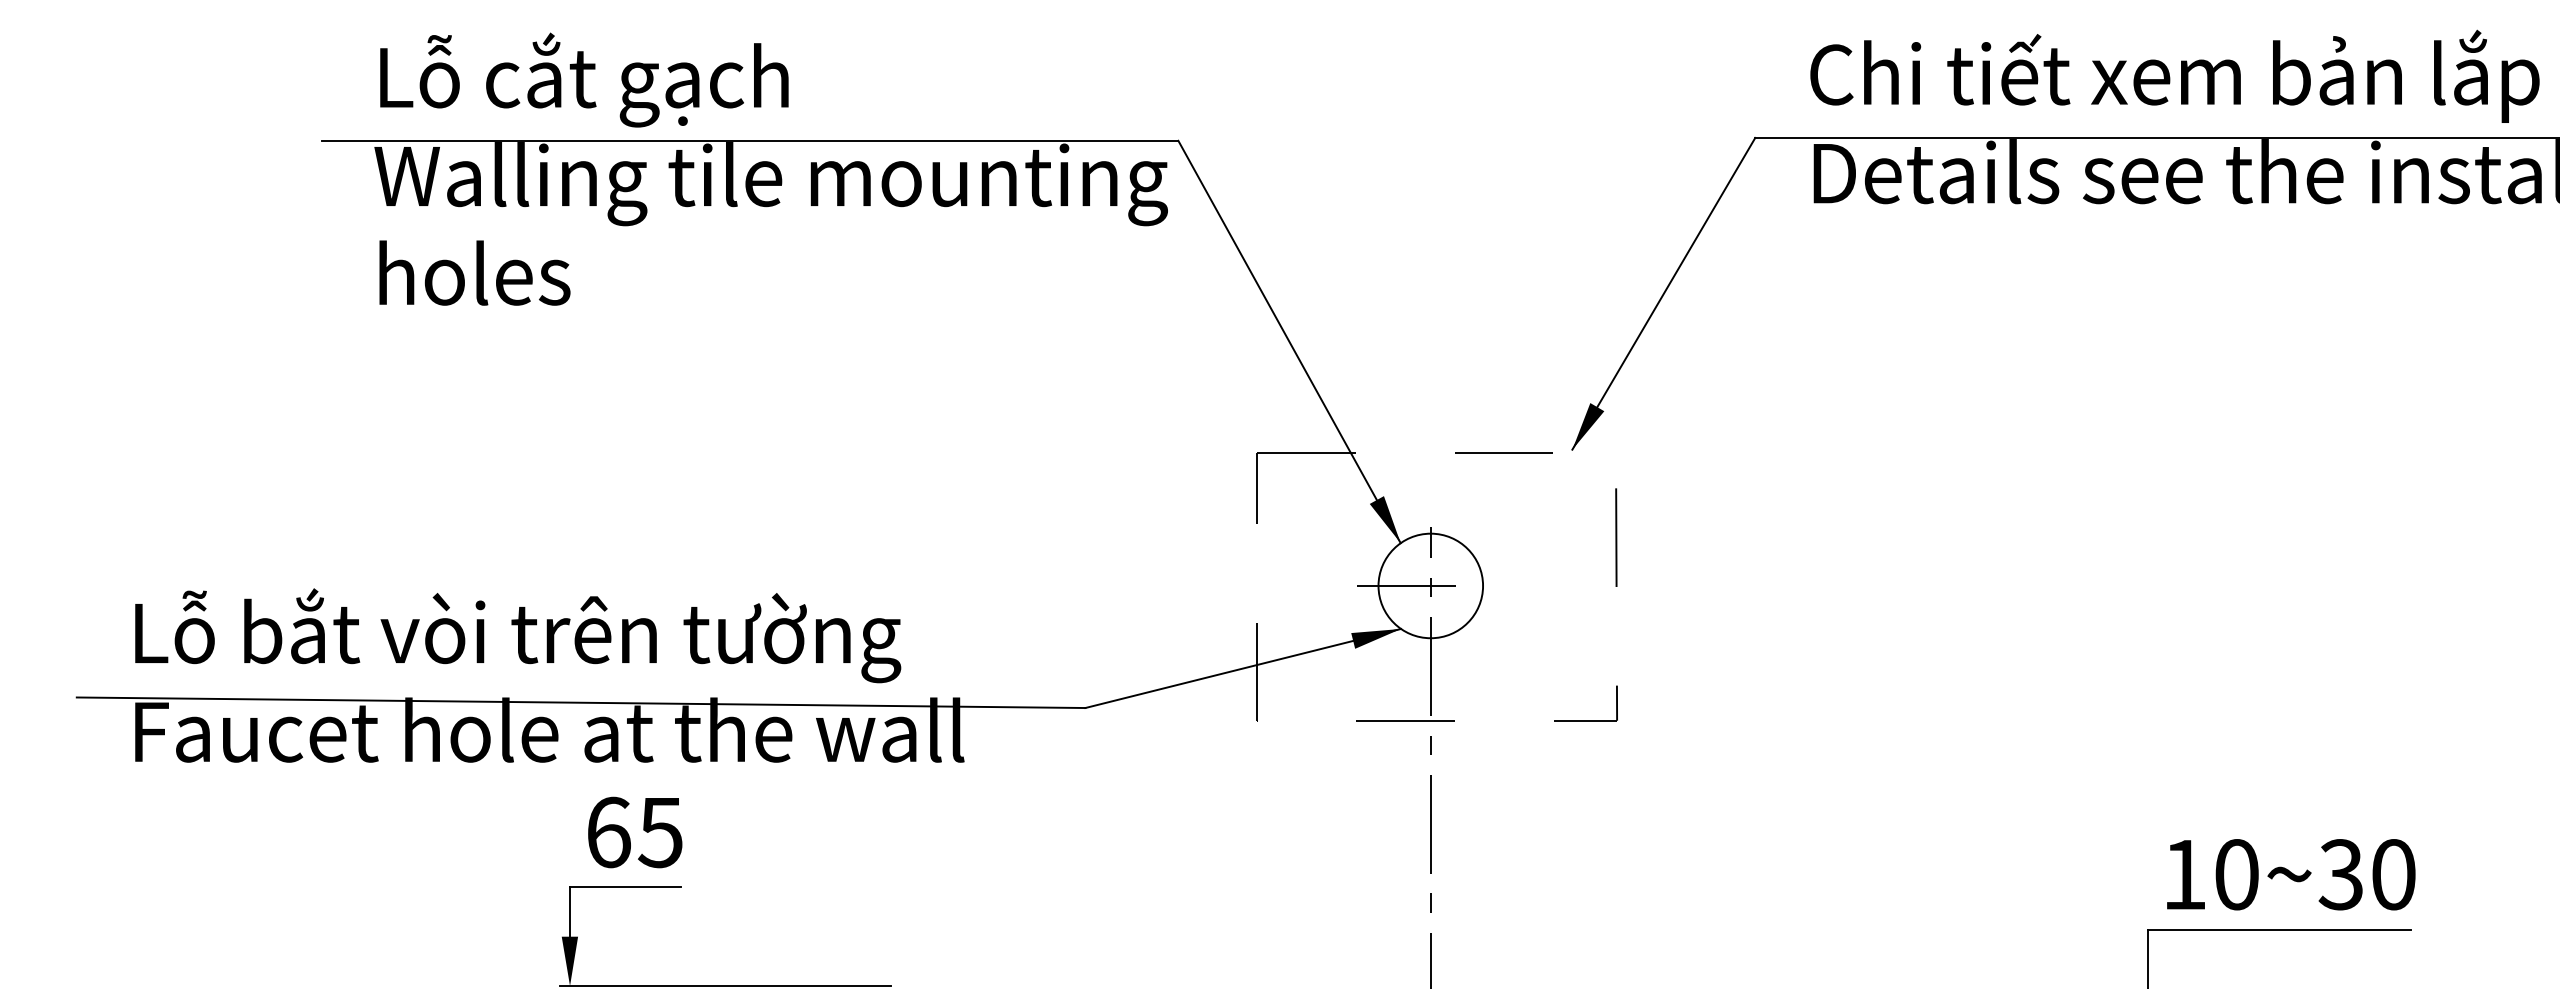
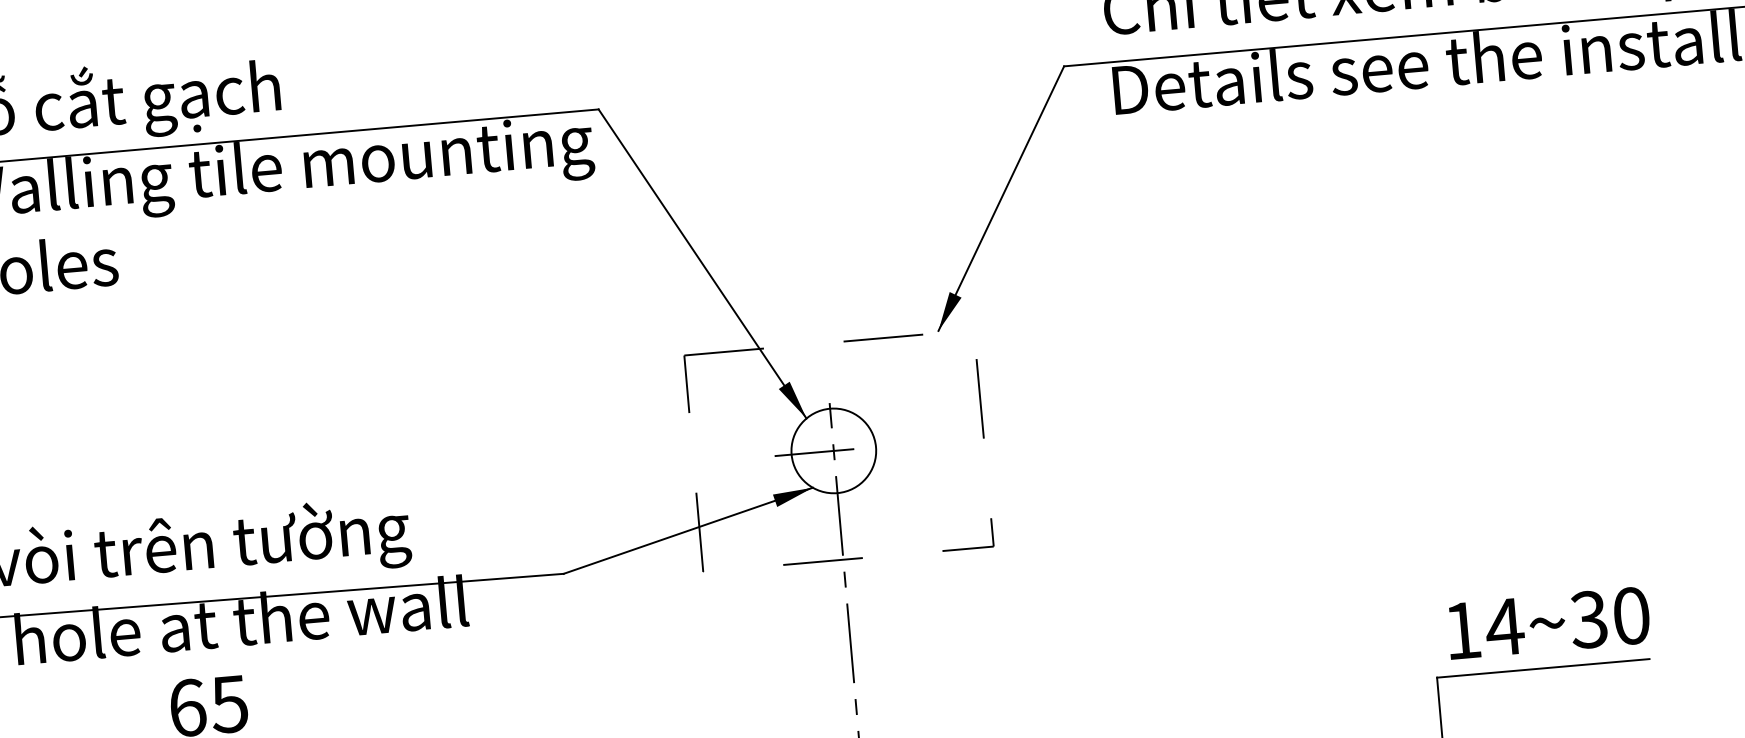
text: (2236, 874) -> (1504, 626), 10~30 -> 14~30

